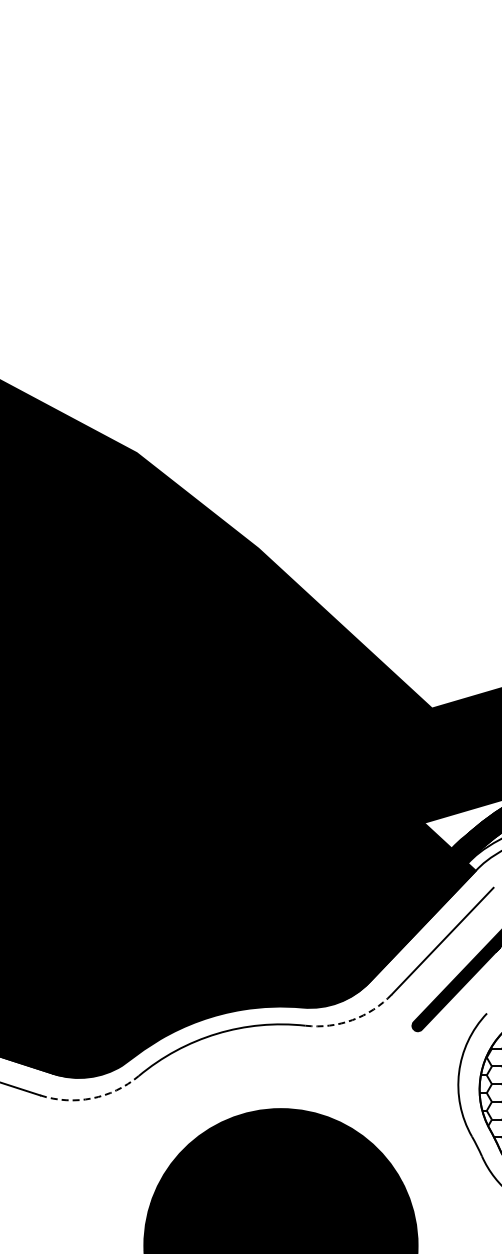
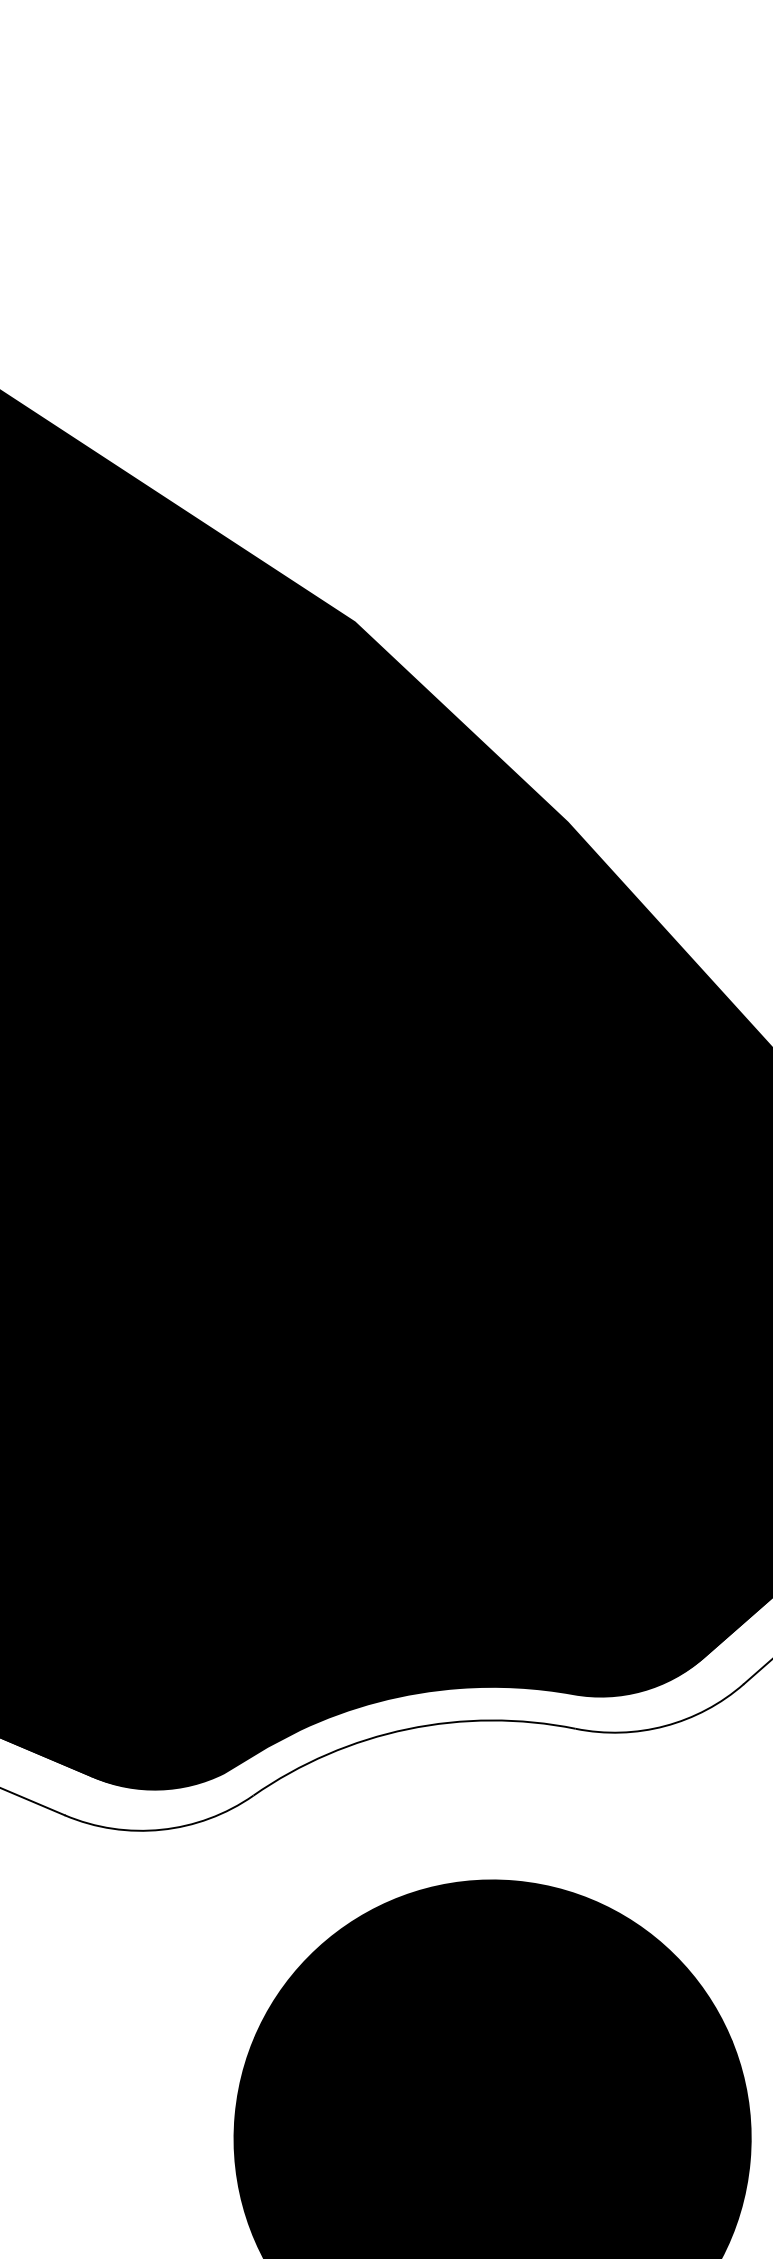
arc: (352, 1020) -> (665, 1726), dashed -> solid
arc: (91, 1098) -> (160, 1829), dashed -> solid

